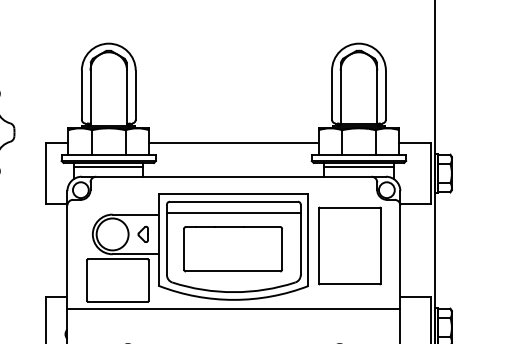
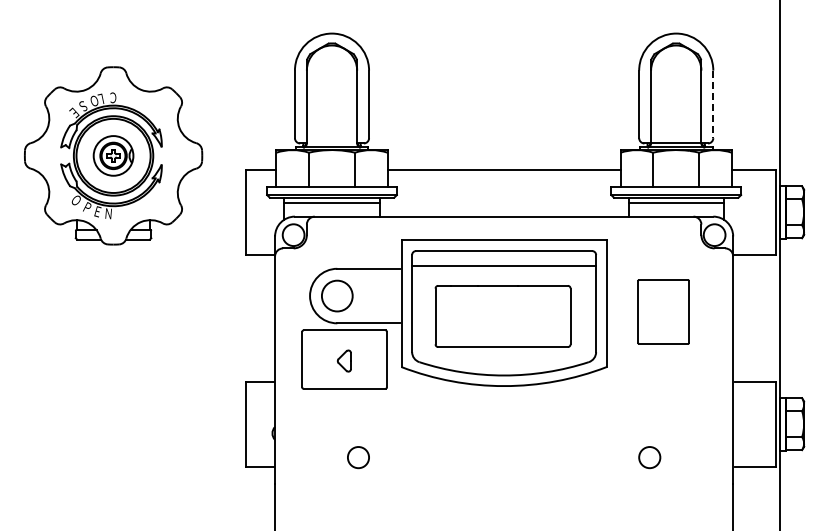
line: (386, 95) -> (713, 104), solid -> dashed
circle: (112, 234) -> (337, 296), size x0.7
part: (143, 234) -> (344, 360), moved
part: (349, 245) -> (663, 311), size x0.6
line: (234, 308) -> (504, 398), removed

